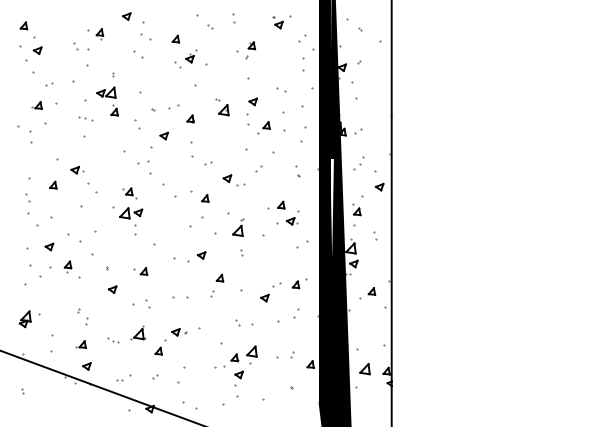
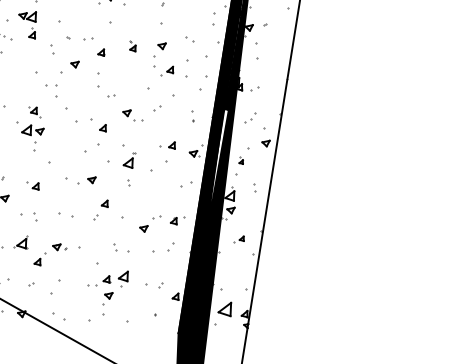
part: (222, 107) -> (132, 46), size x0.6
part: (356, 209) -> (241, 160), size x0.6
part: (292, 217) -> (195, 150), moved
part: (367, 293) -> (238, 239), size x0.7
part: (364, 369) -> (224, 308), size x1.4

